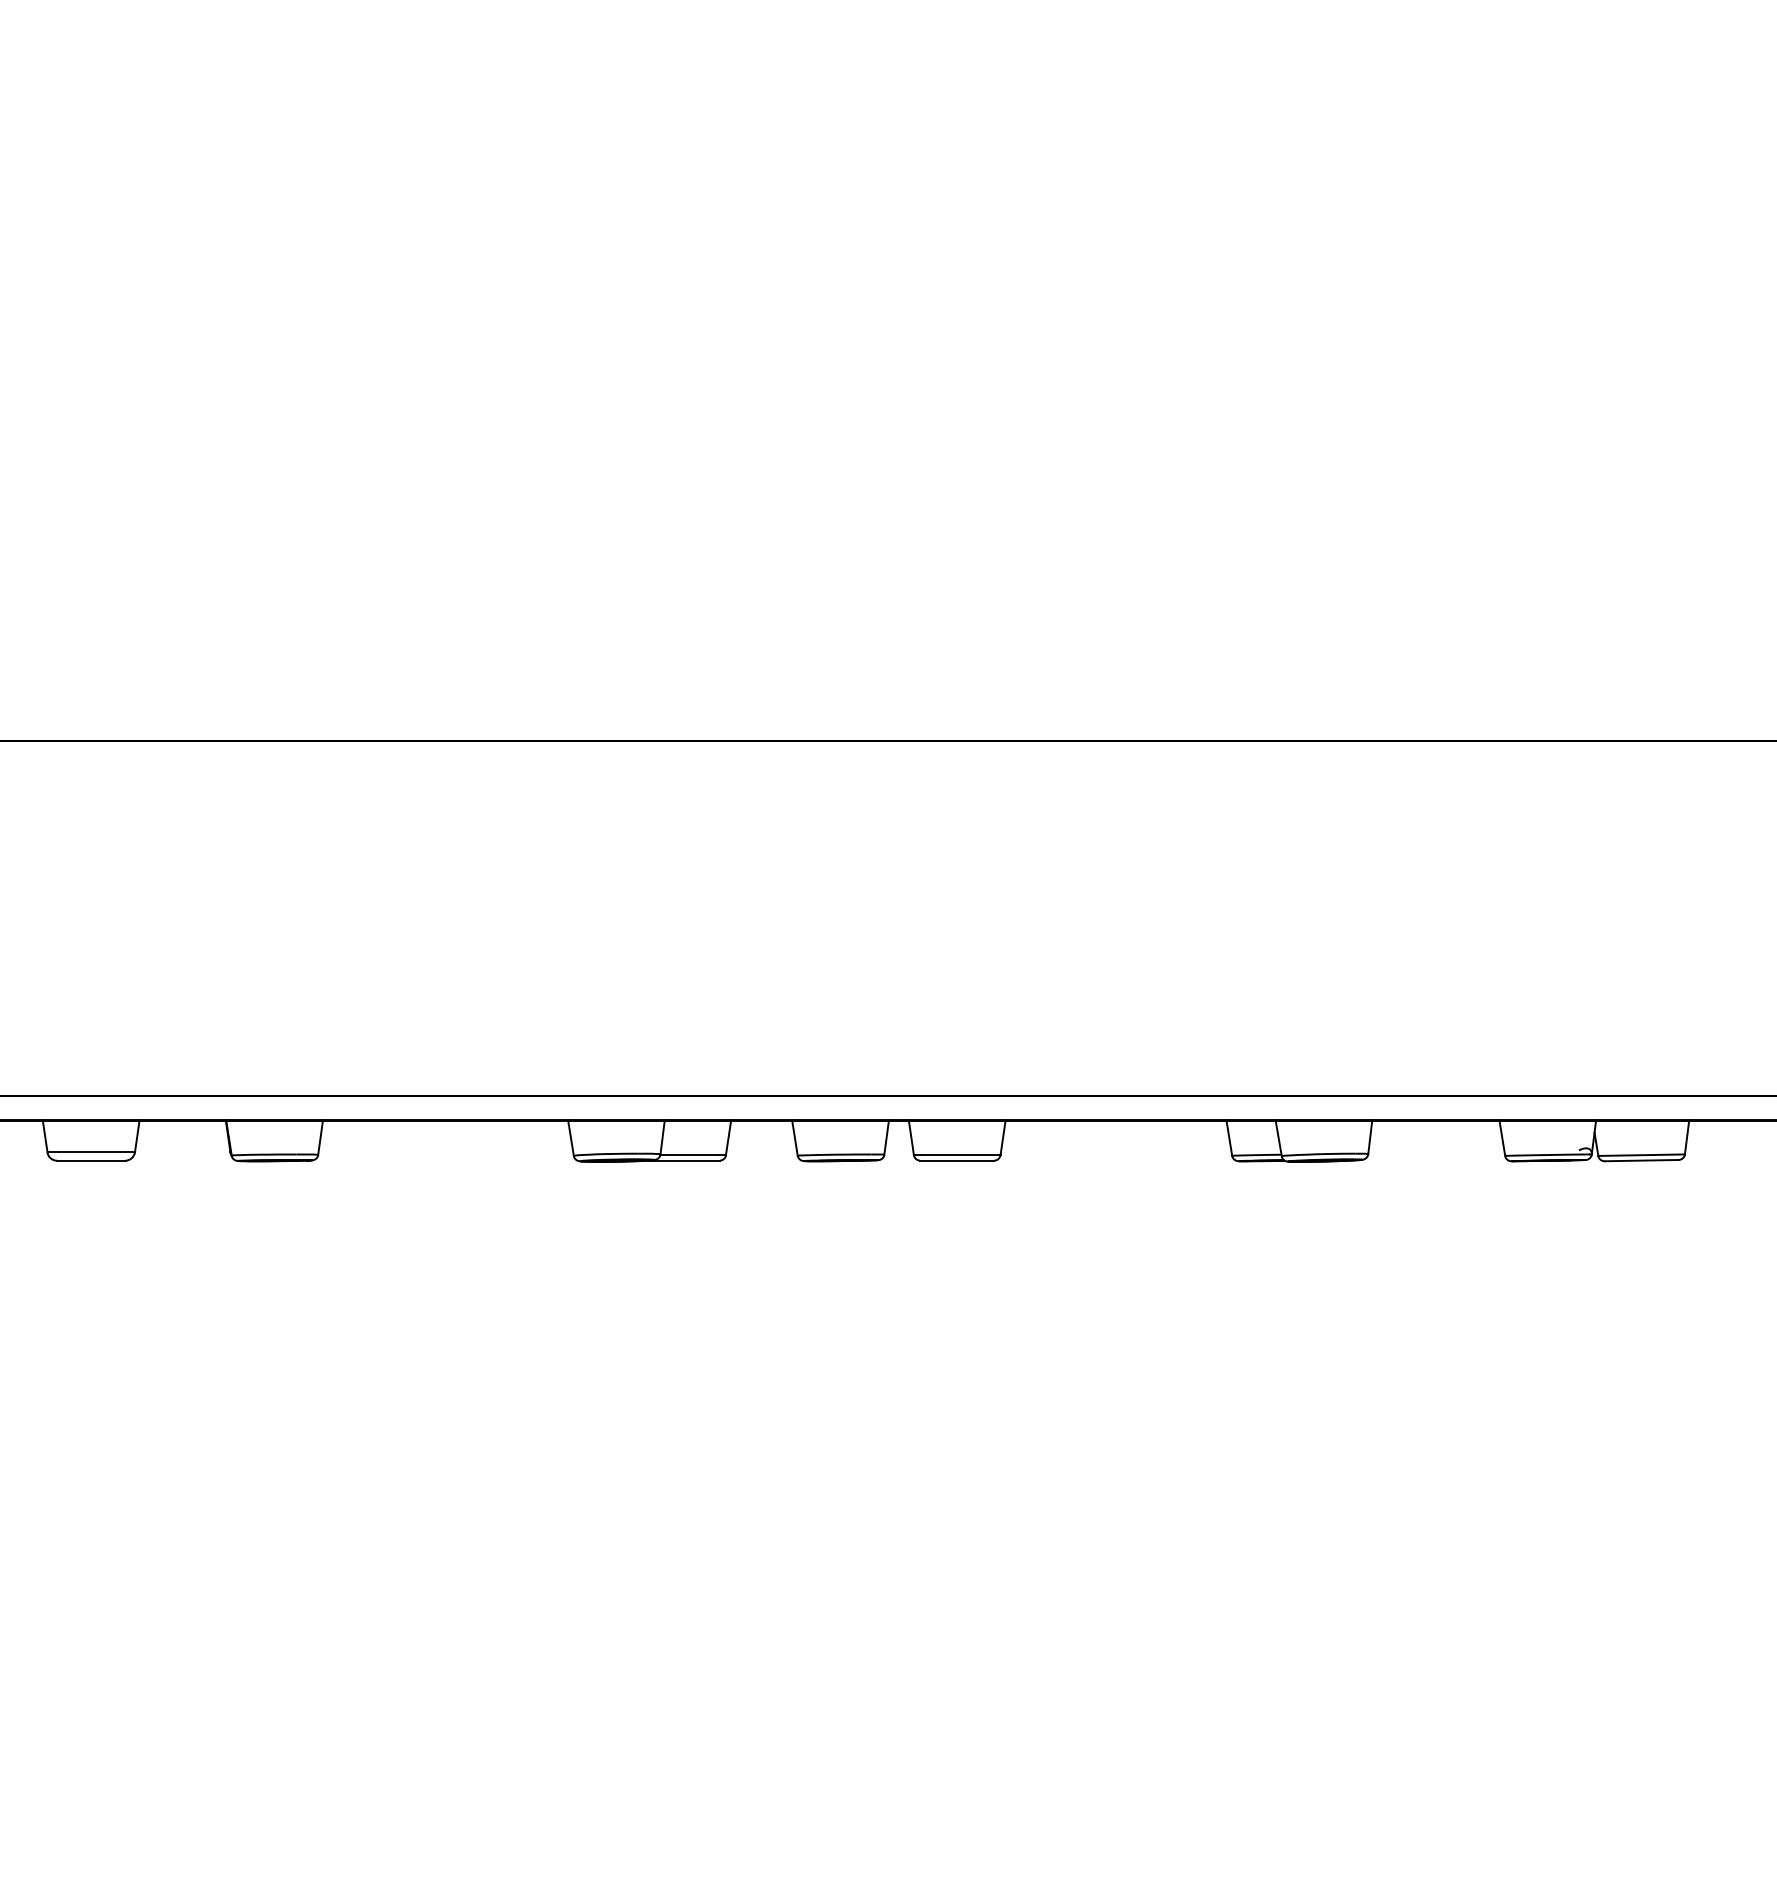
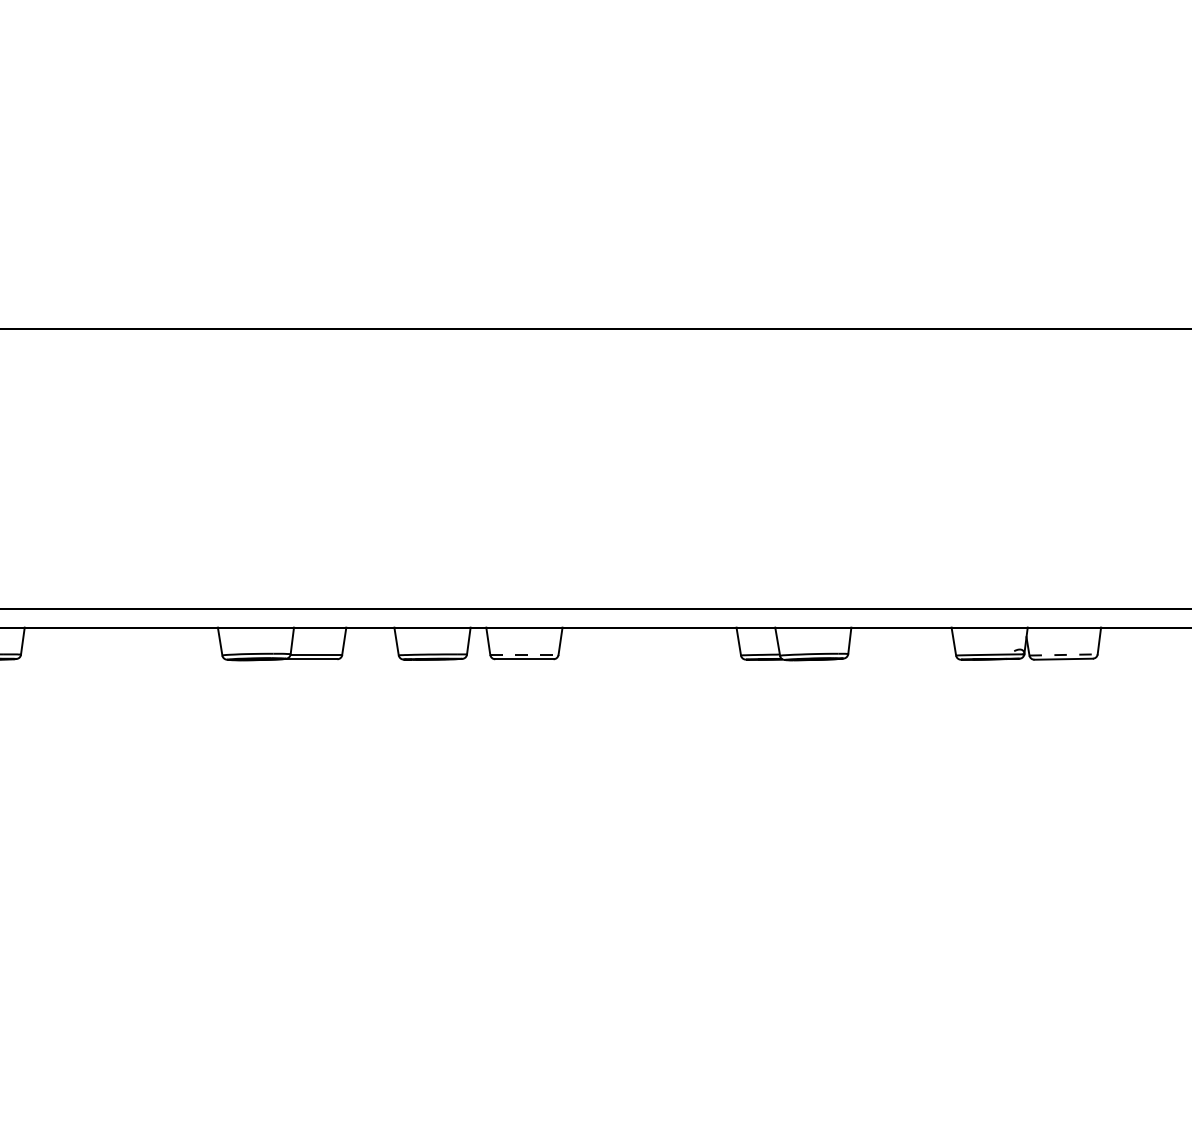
line: (957, 1155) -> (524, 655), solid -> dashed
line: (1642, 1155) -> (1064, 655), solid -> dashed

